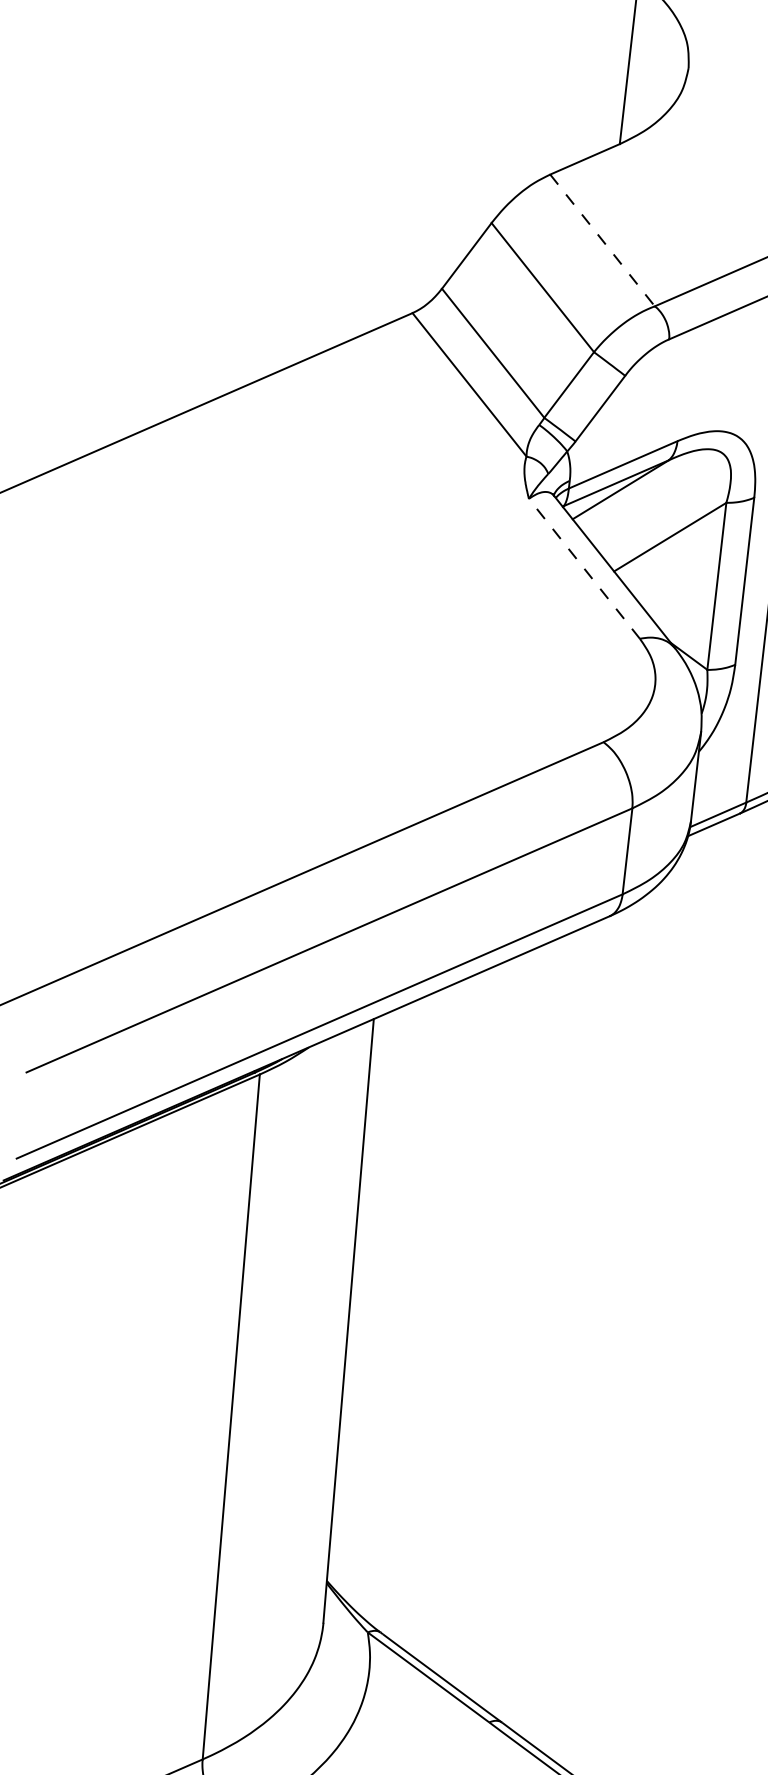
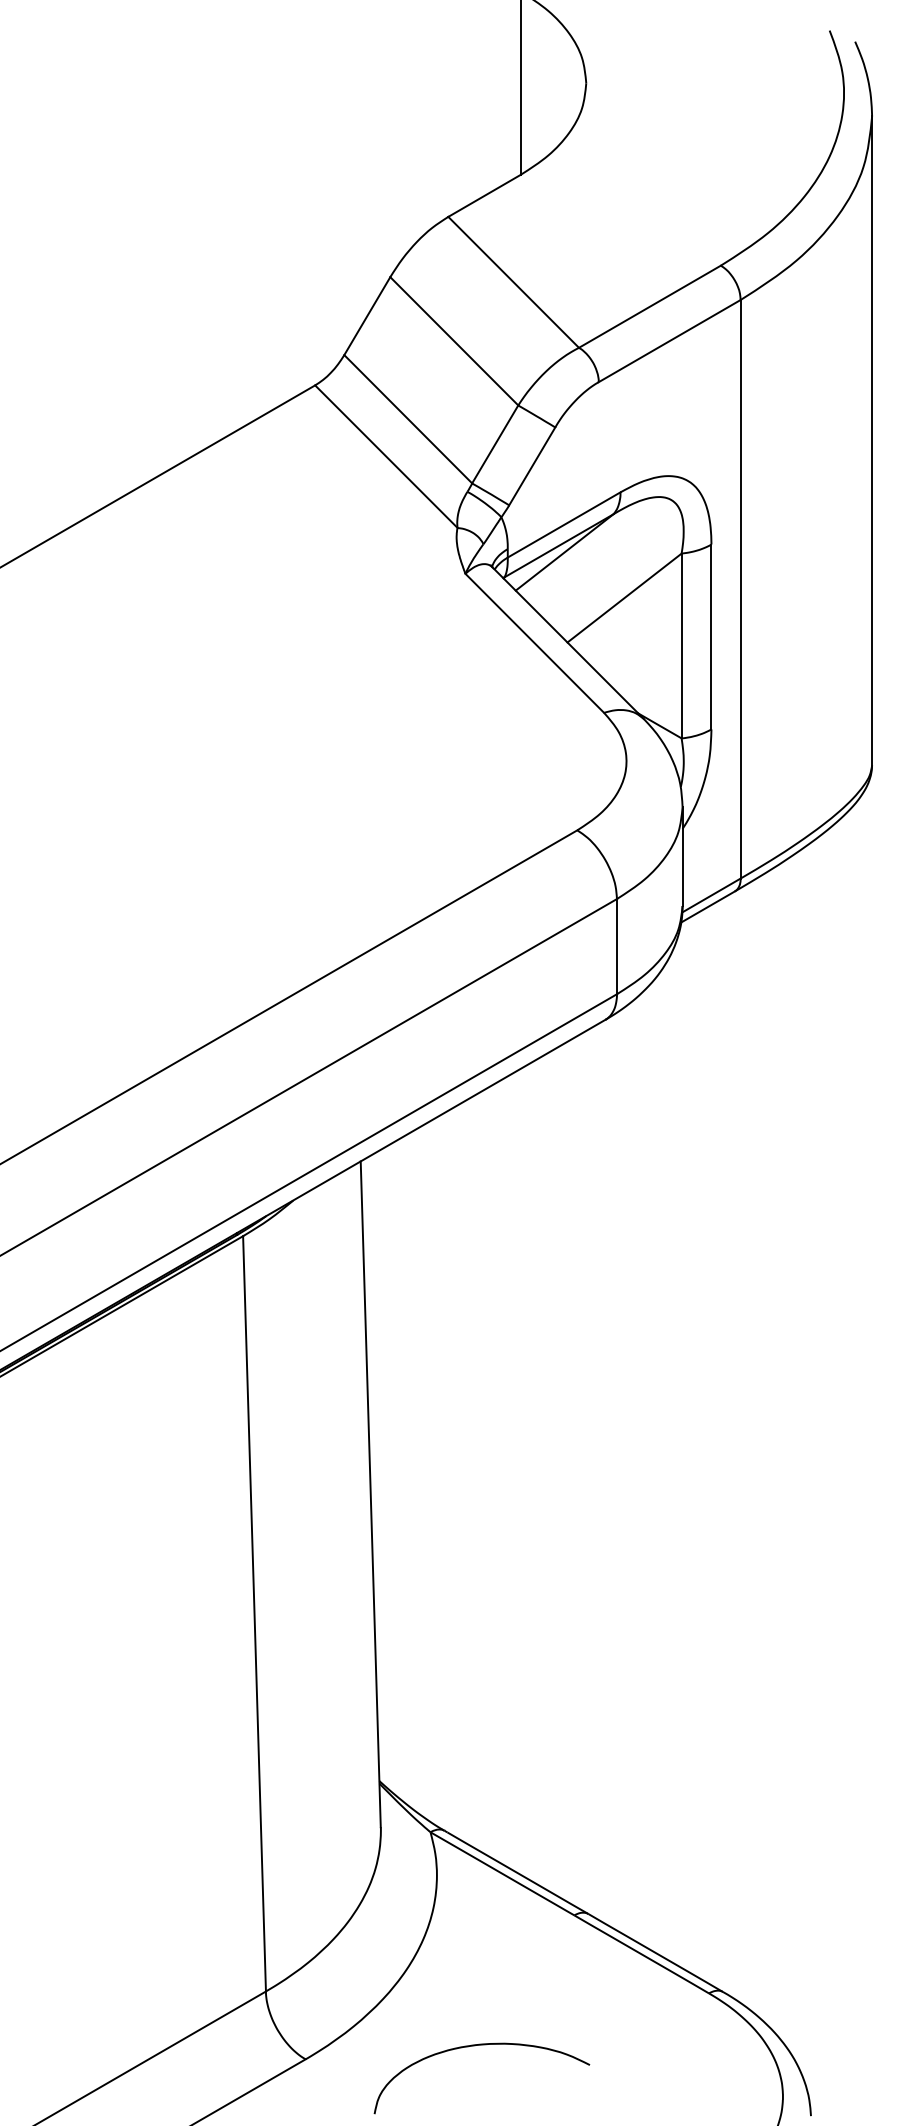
line: (603, 240) -> (514, 282), dashed -> solid
line: (584, 568) -> (534, 642), dashed -> solid

